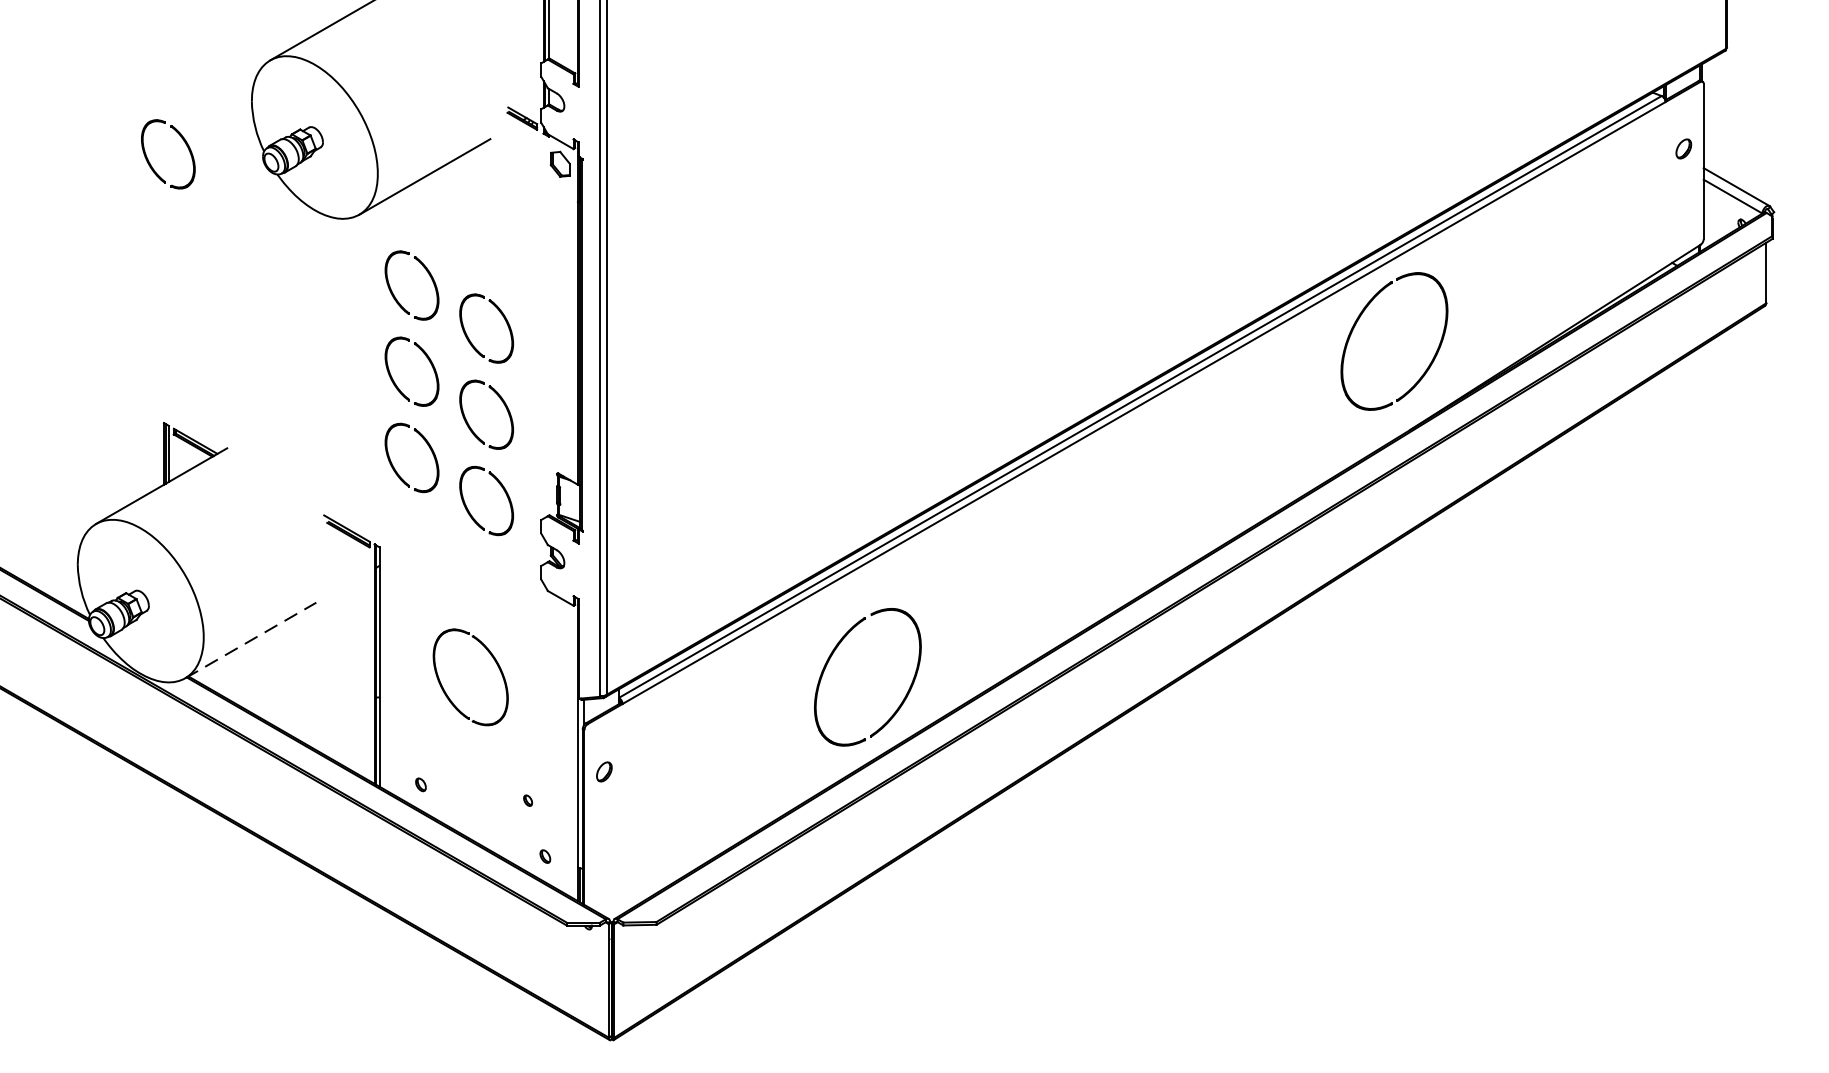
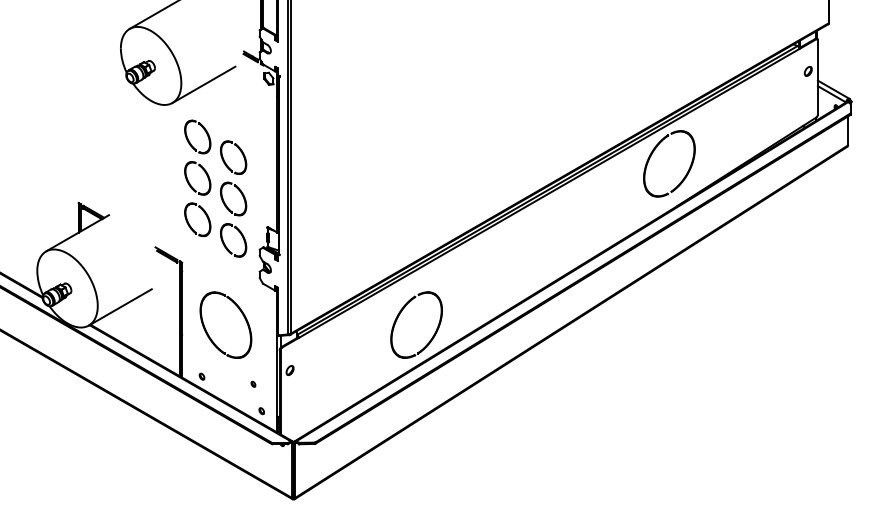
part: (184, 144) -> (88, 69), removed
line: (251, 640) -> (120, 307), dashed -> solid
part: (469, 676) -> (225, 324), size x1.43

